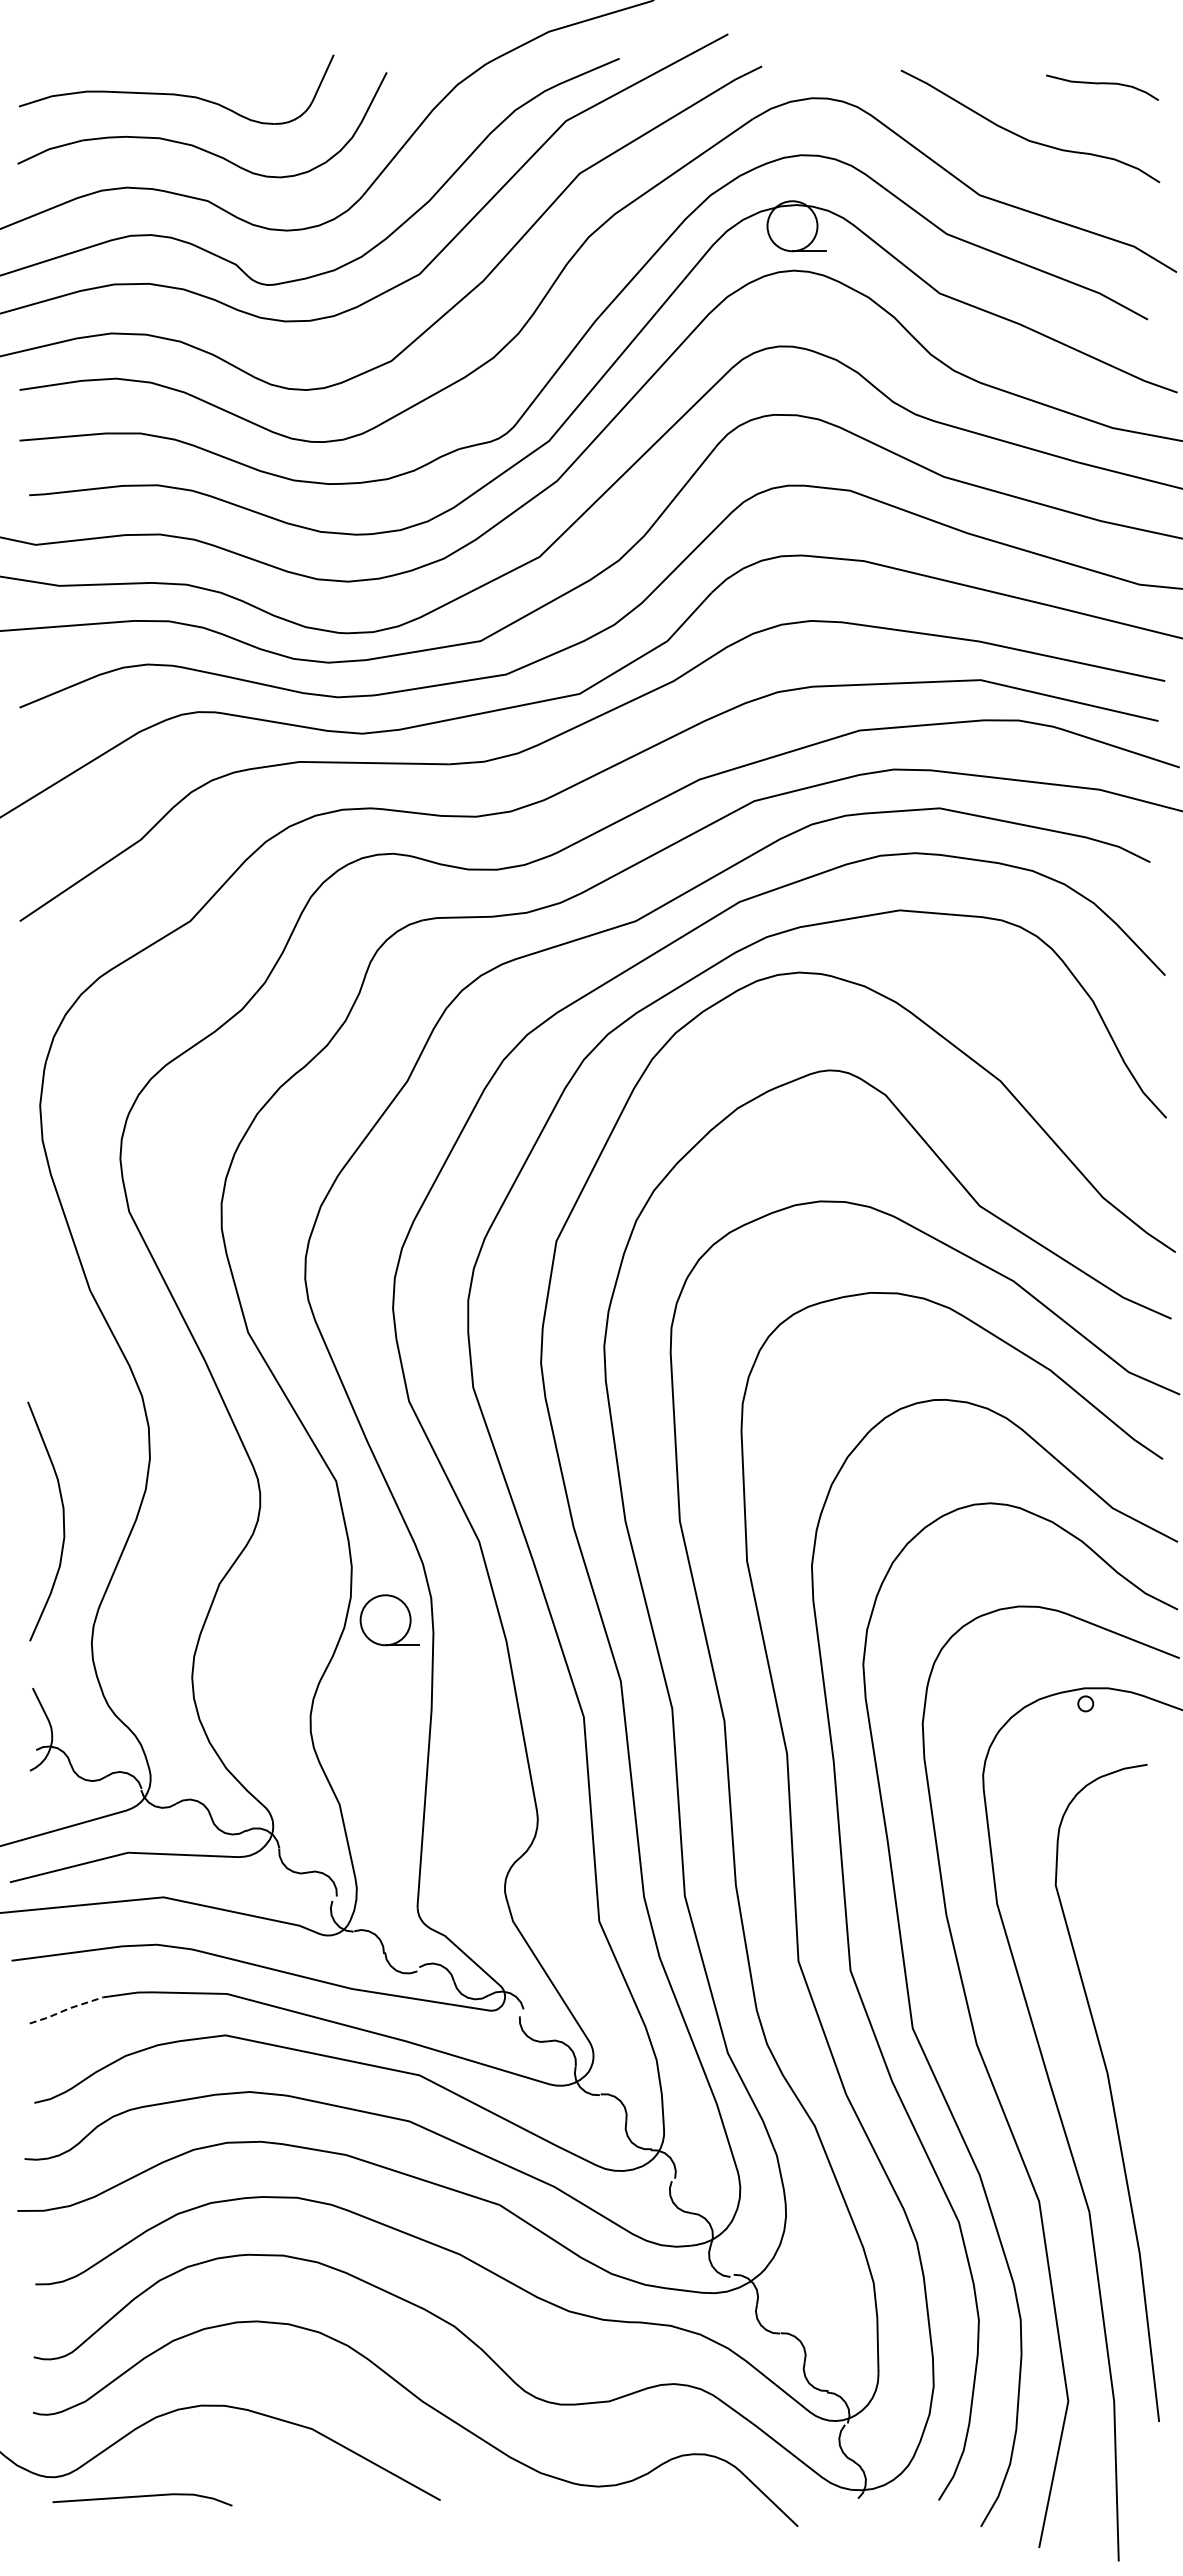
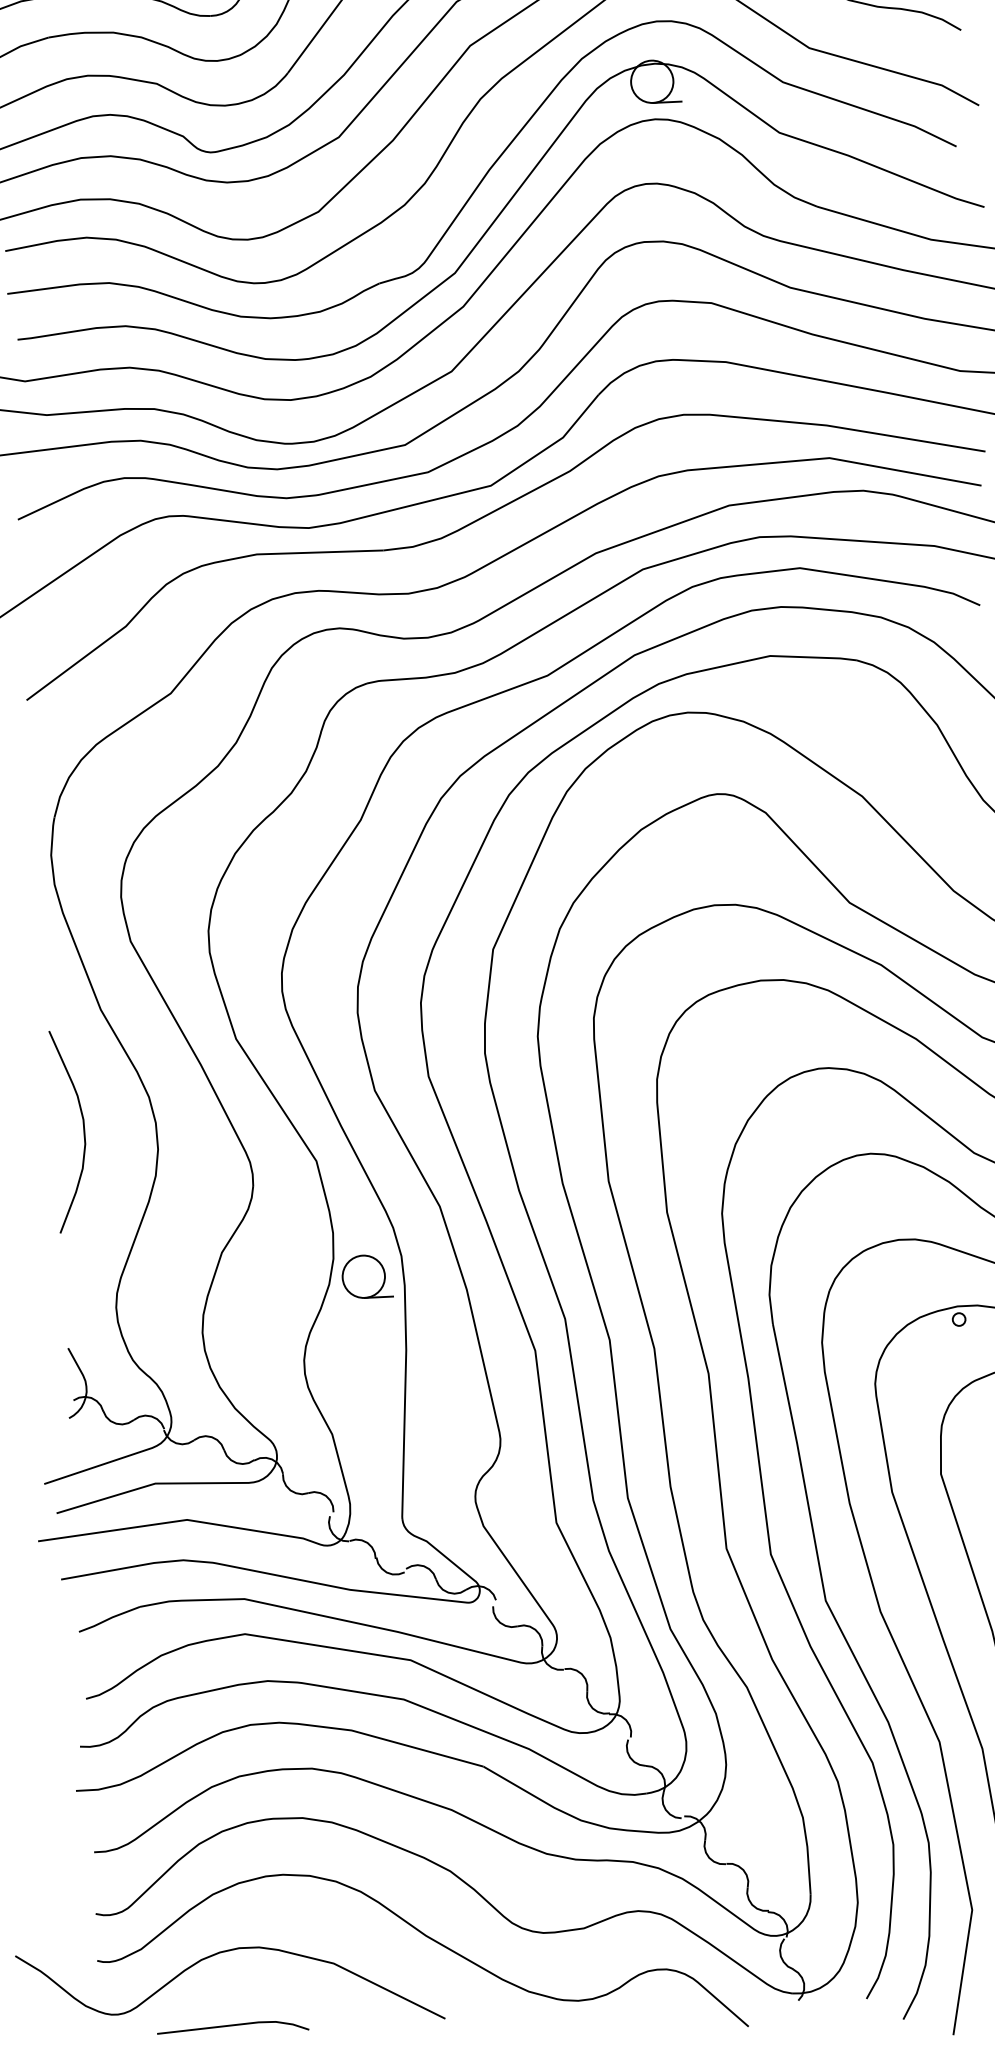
curve: (62, 1517) -> (82, 1127), moved
line: (65, 2010) -> (108, 1619), dashed -> solid
line: (142, 2497) -> (232, 2026), moved

